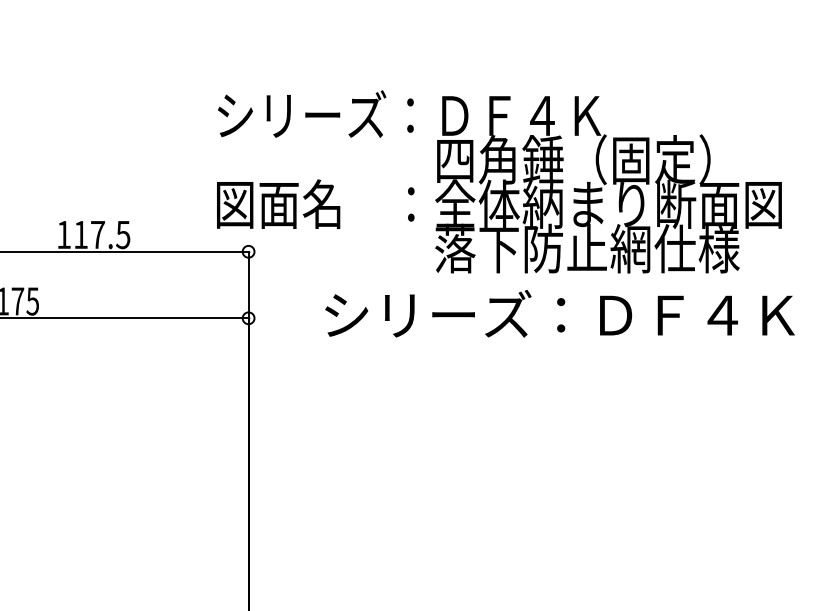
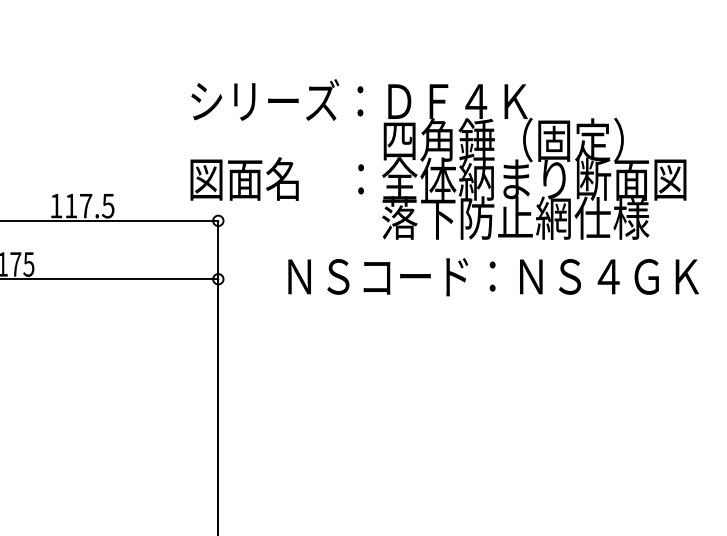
text: (559, 314) -> (491, 275), シリーズ：ＤＦ４Ｋ -> ＮＳコード：ＮＳ４ＧＫ

